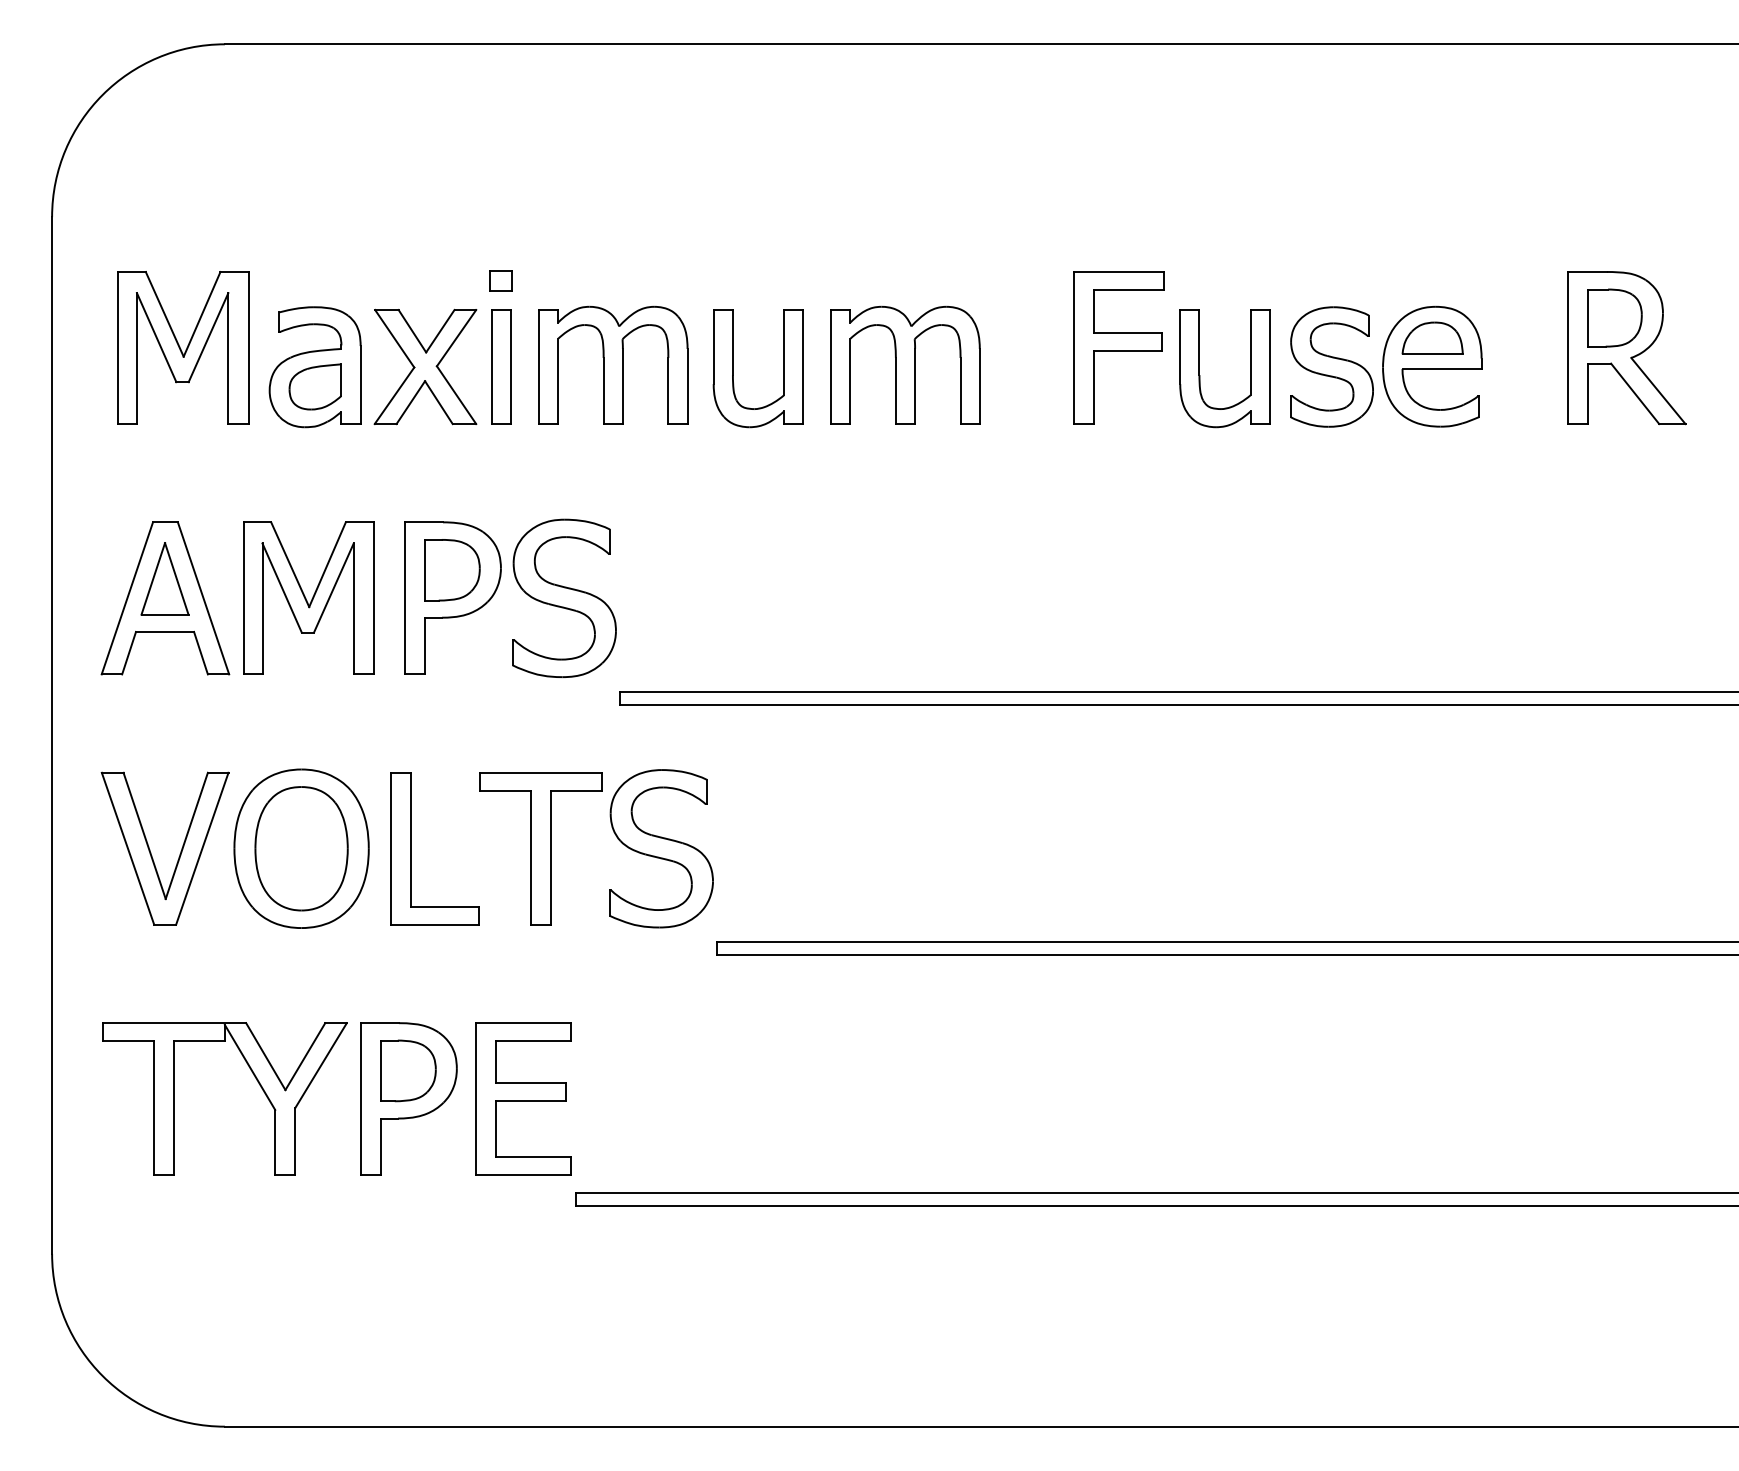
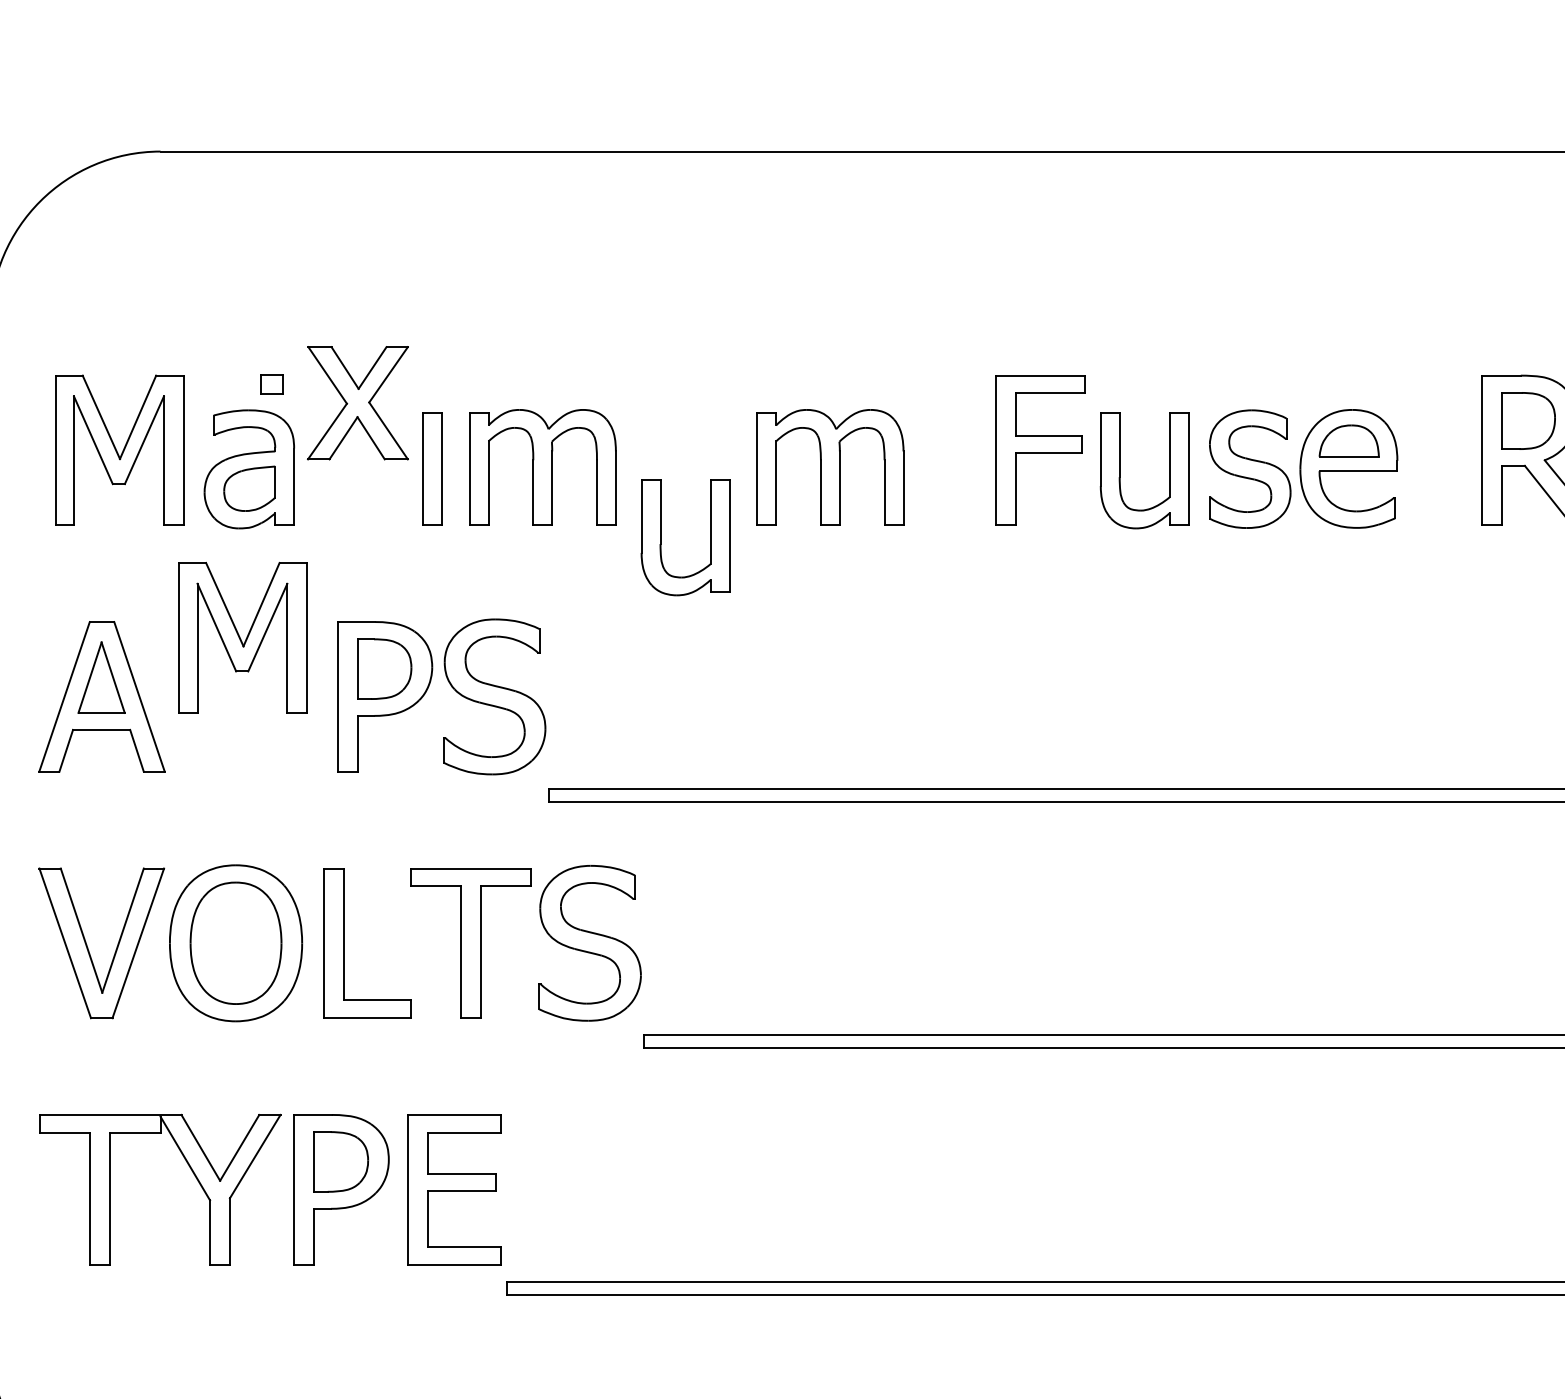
part: (500, 280) -> (271, 384), moved
part: (425, 367) -> (357, 403), moved
part: (733, 368) -> (661, 537), moved
part: (308, 597) -> (242, 636), moved

